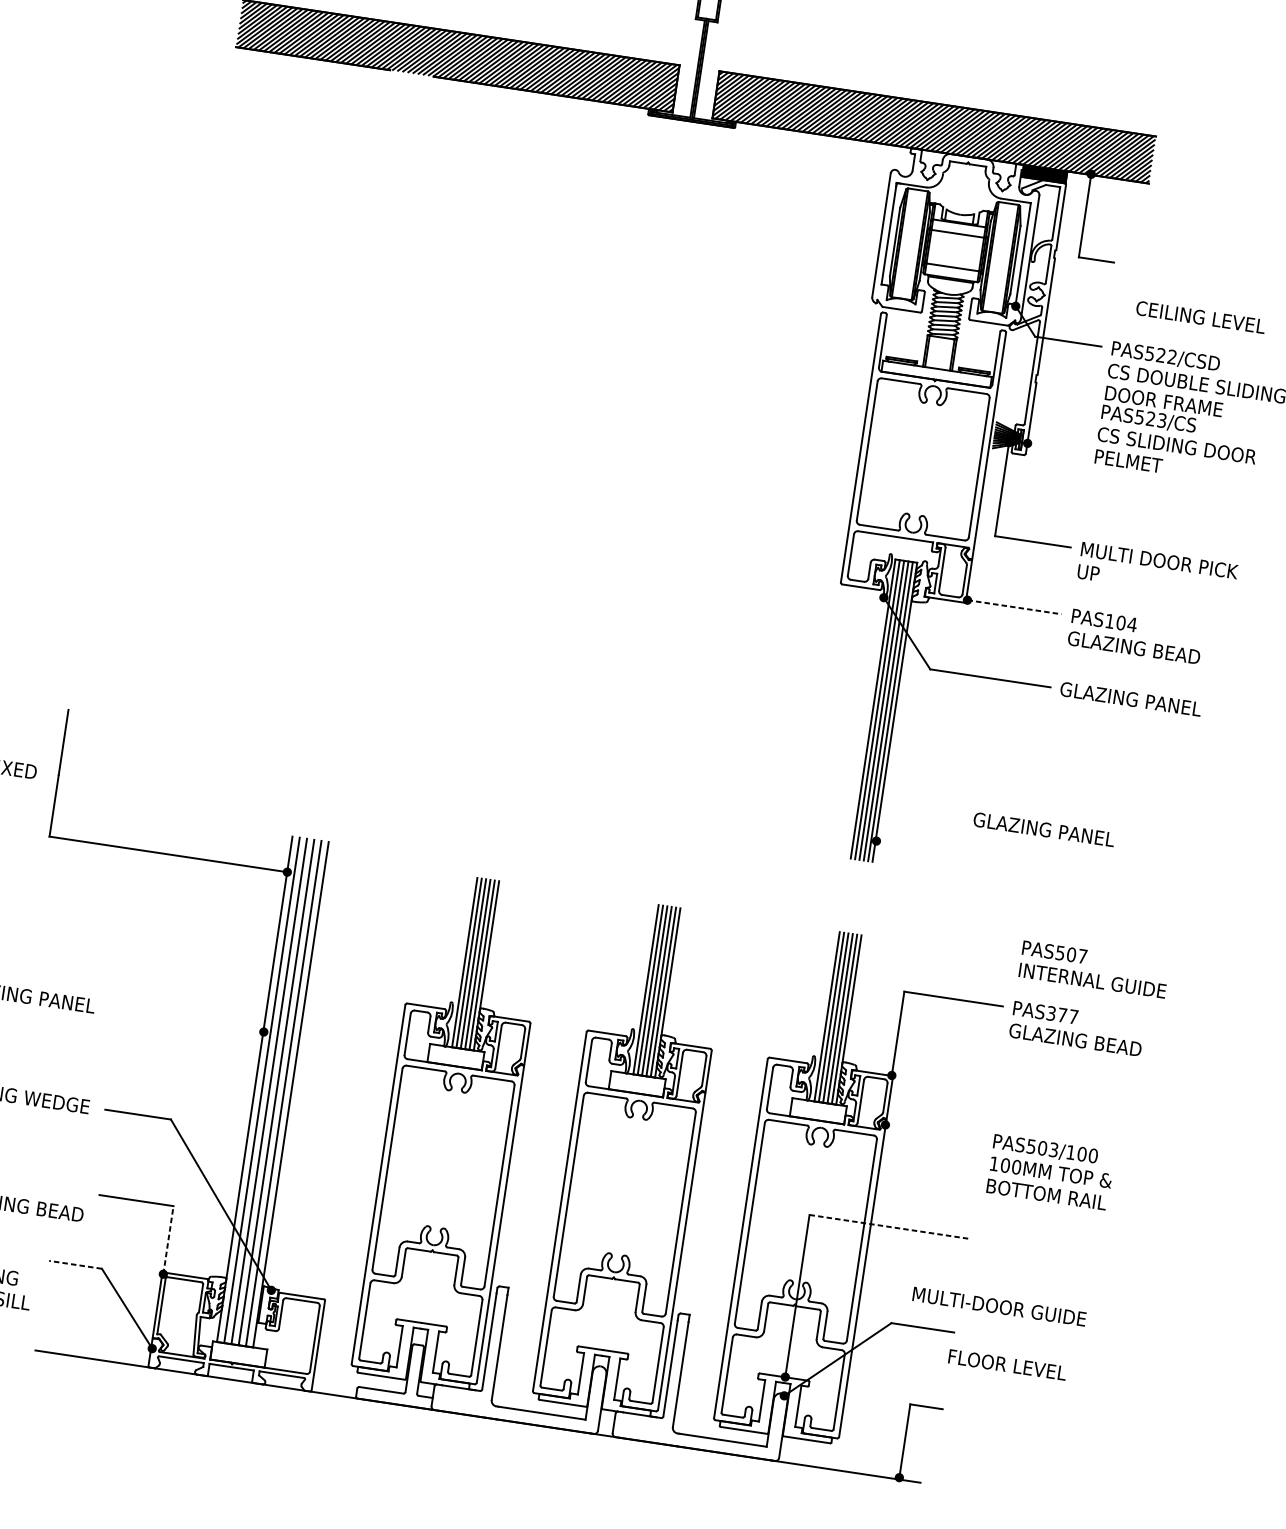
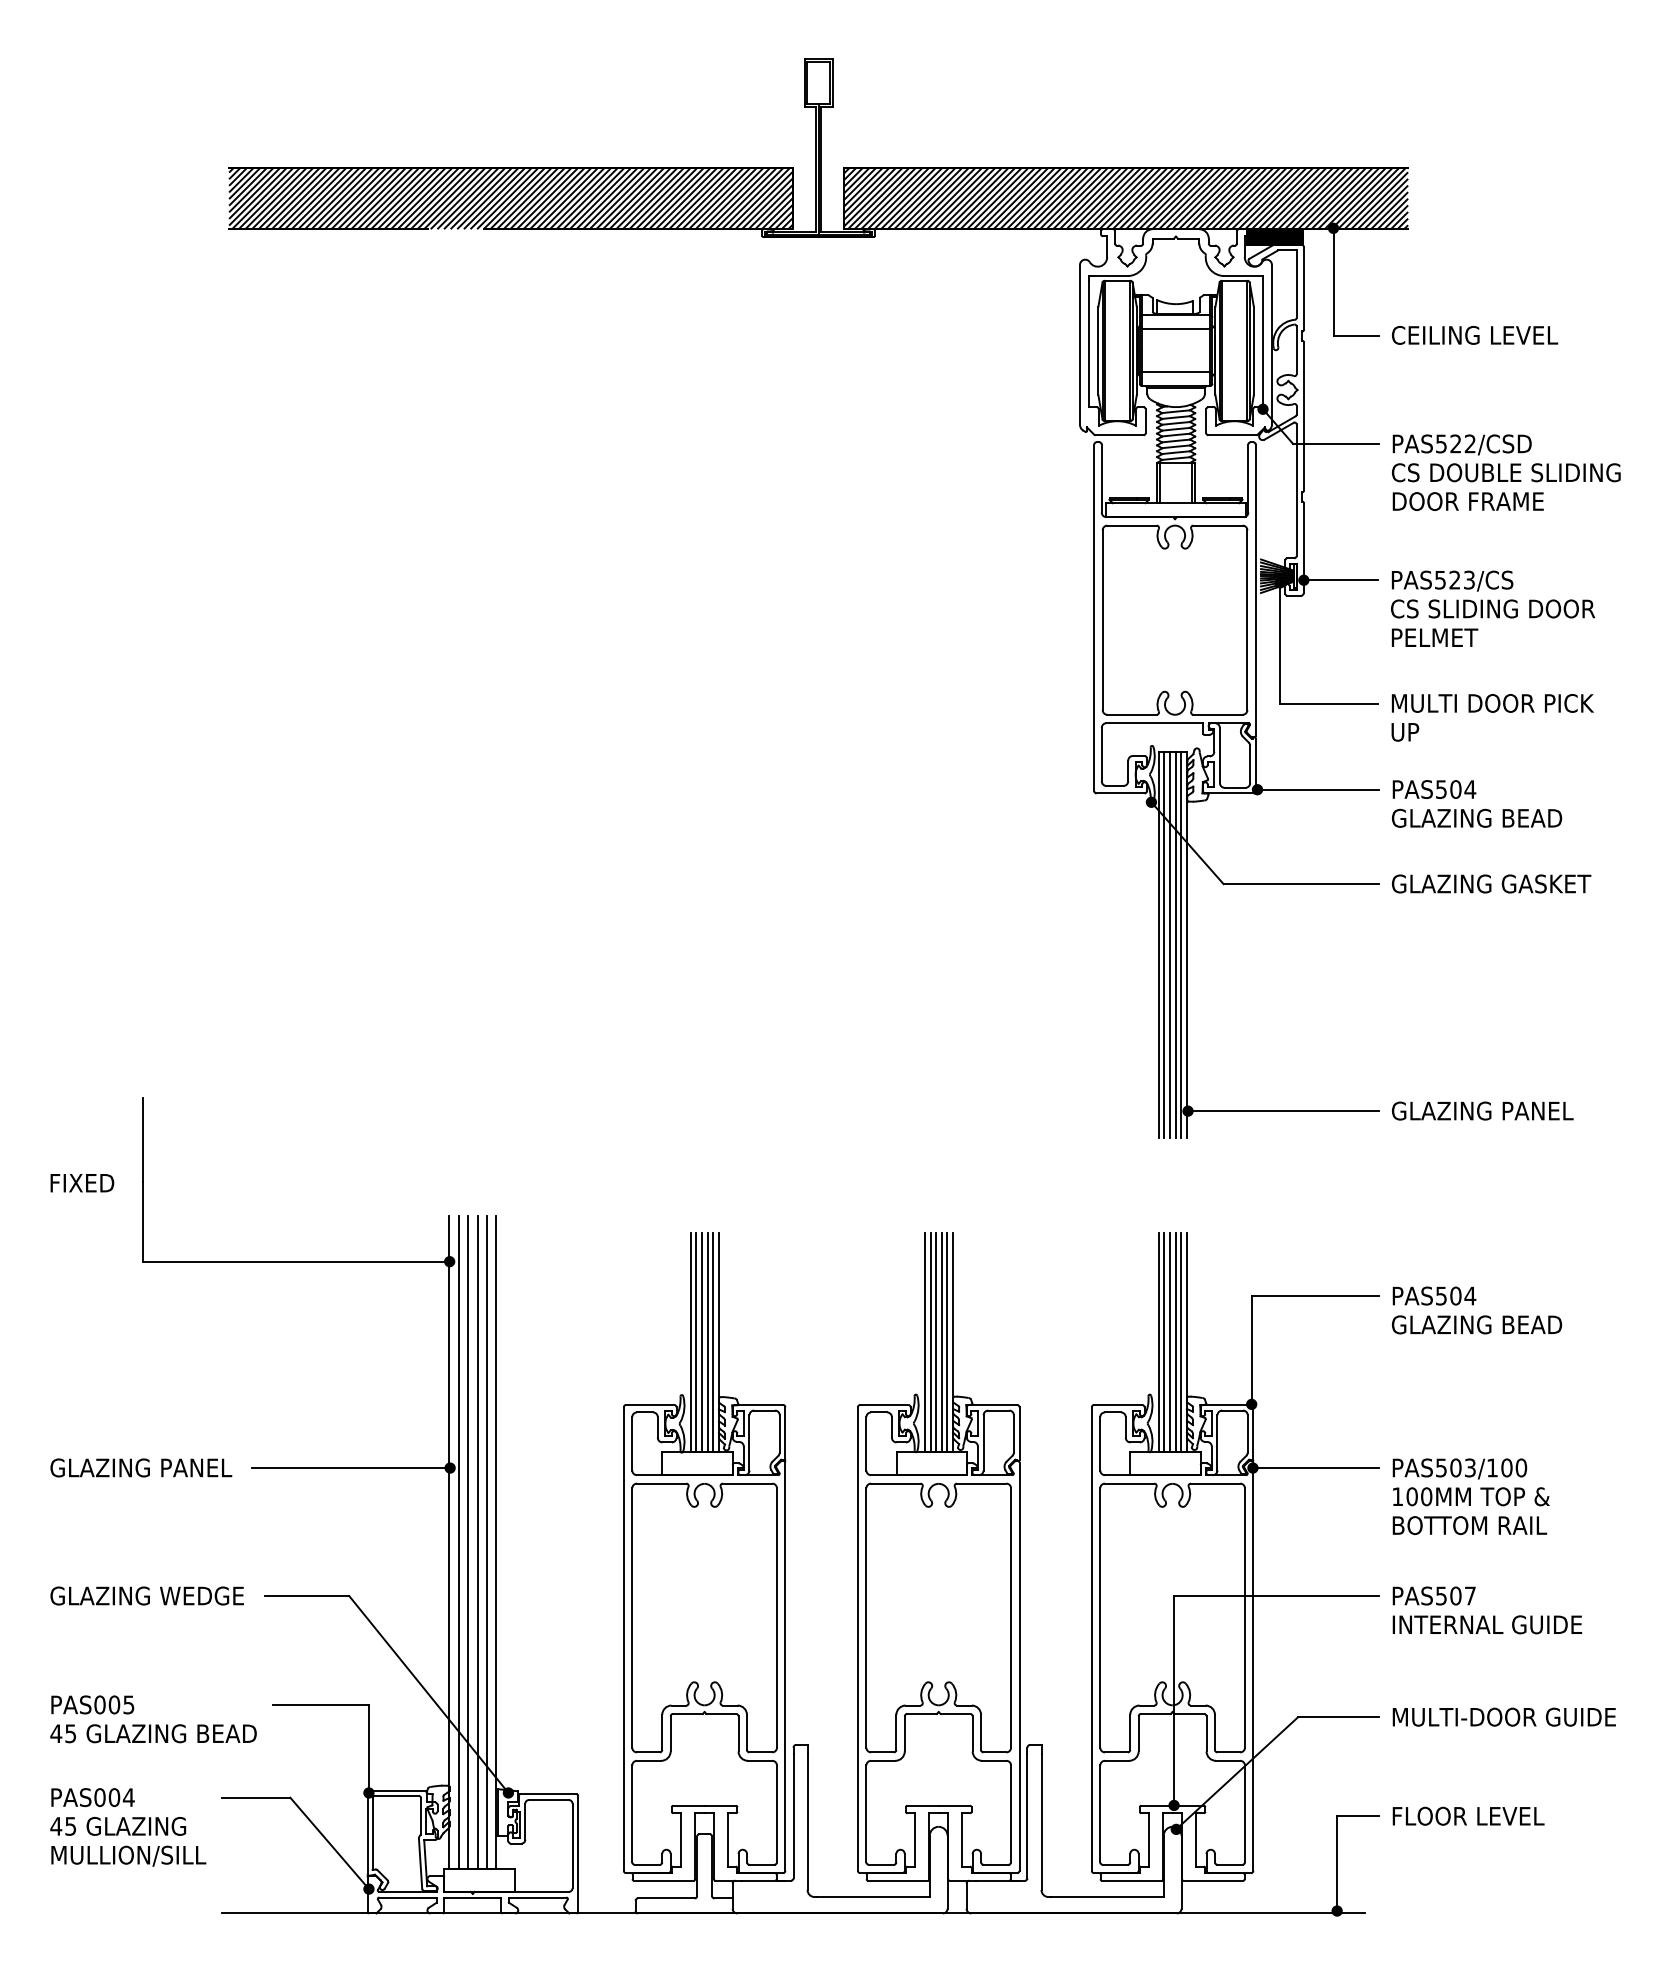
text: (1201, 317) -> (1475, 335), moved
text: (1177, 445) -> (1493, 608), moved
line: (1055, 447) -> (1340, 580), added
line: (1014, 607) -> (1318, 789), dashed -> solid
text: (1109, 621) -> (1441, 789), PAS104 -> PAS504
text: (1180, 706) -> (1546, 883), GLAZING PANEL -> GLAZING GASKET
text: (1044, 829) -> (1482, 1110), moved
line: (950, 852) -> (1283, 1111), added
text: (1094, 969) -> (1487, 1610), moved
text: (1063, 1014) -> (1456, 1295), PAS377 -> PAS504
line: (186, 1020) -> (350, 1468), added
line: (933, 1132) -> (1315, 1468), added
line: (889, 1227) -> (1277, 1596), dashed -> solid
line: (168, 1240) -> (368, 1749), dashed -> solid
line: (75, 1264) -> (255, 1797), dashed -> solid
text: (998, 1306) -> (1503, 1716), moved
text: (1007, 1364) -> (1468, 1815), moved

